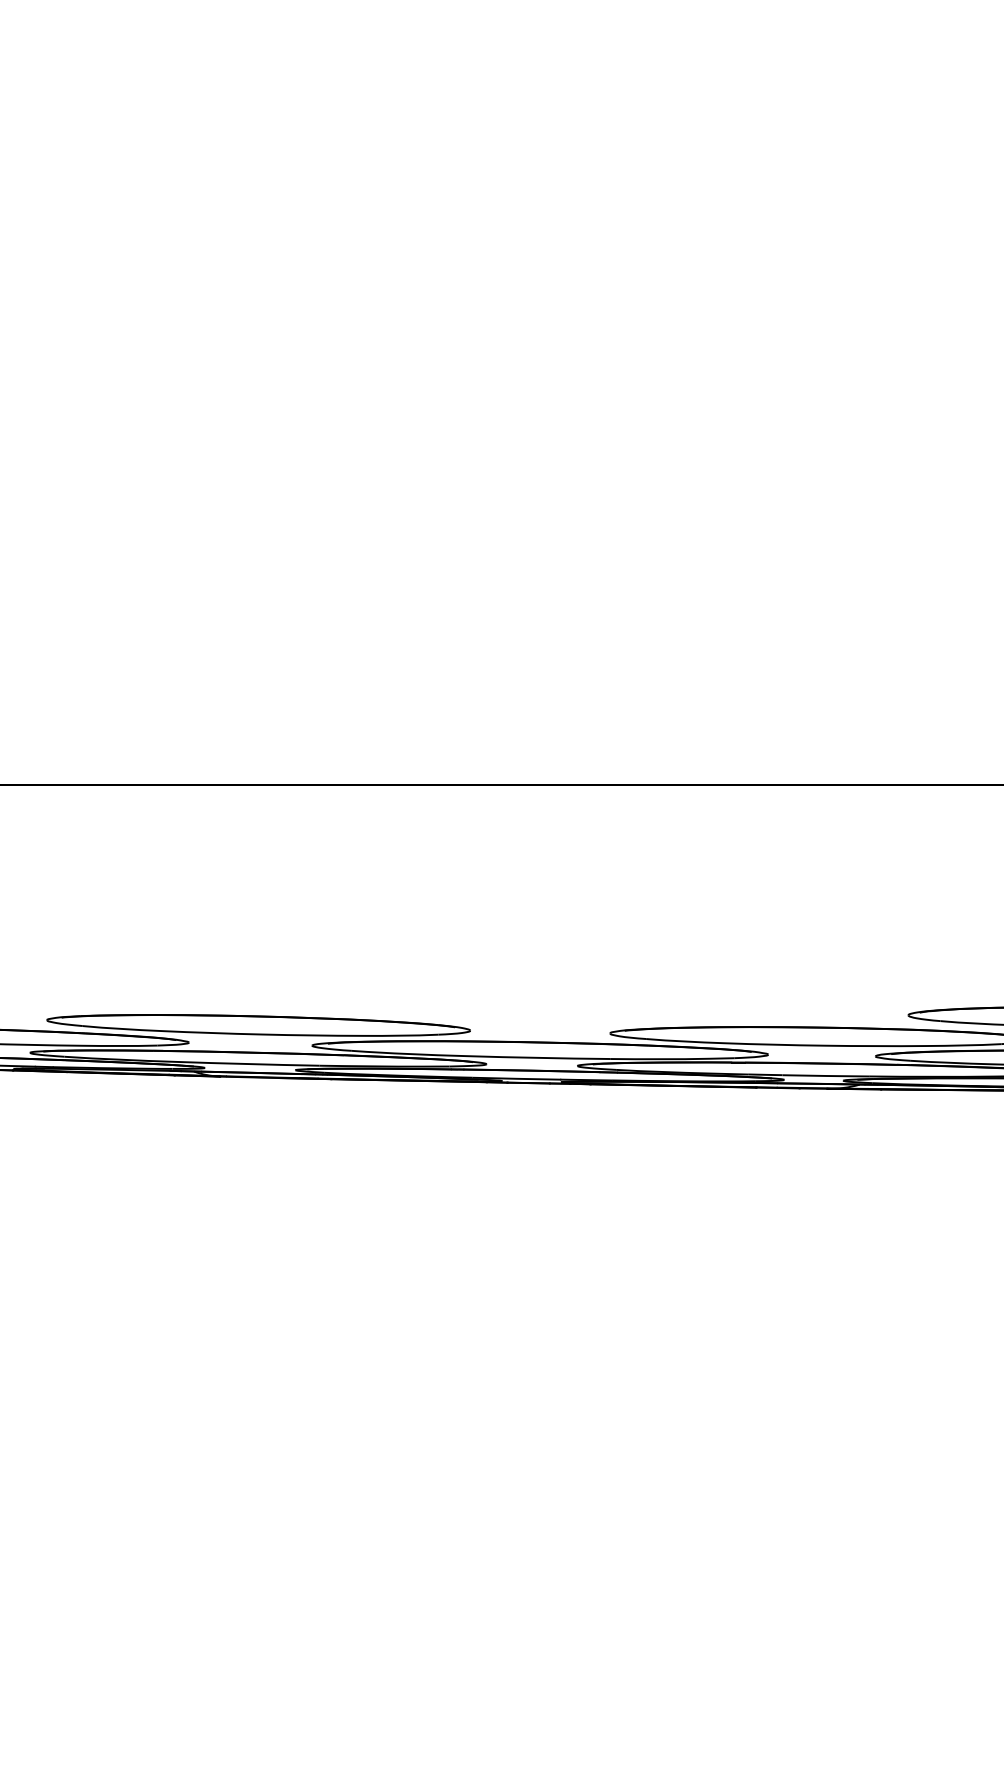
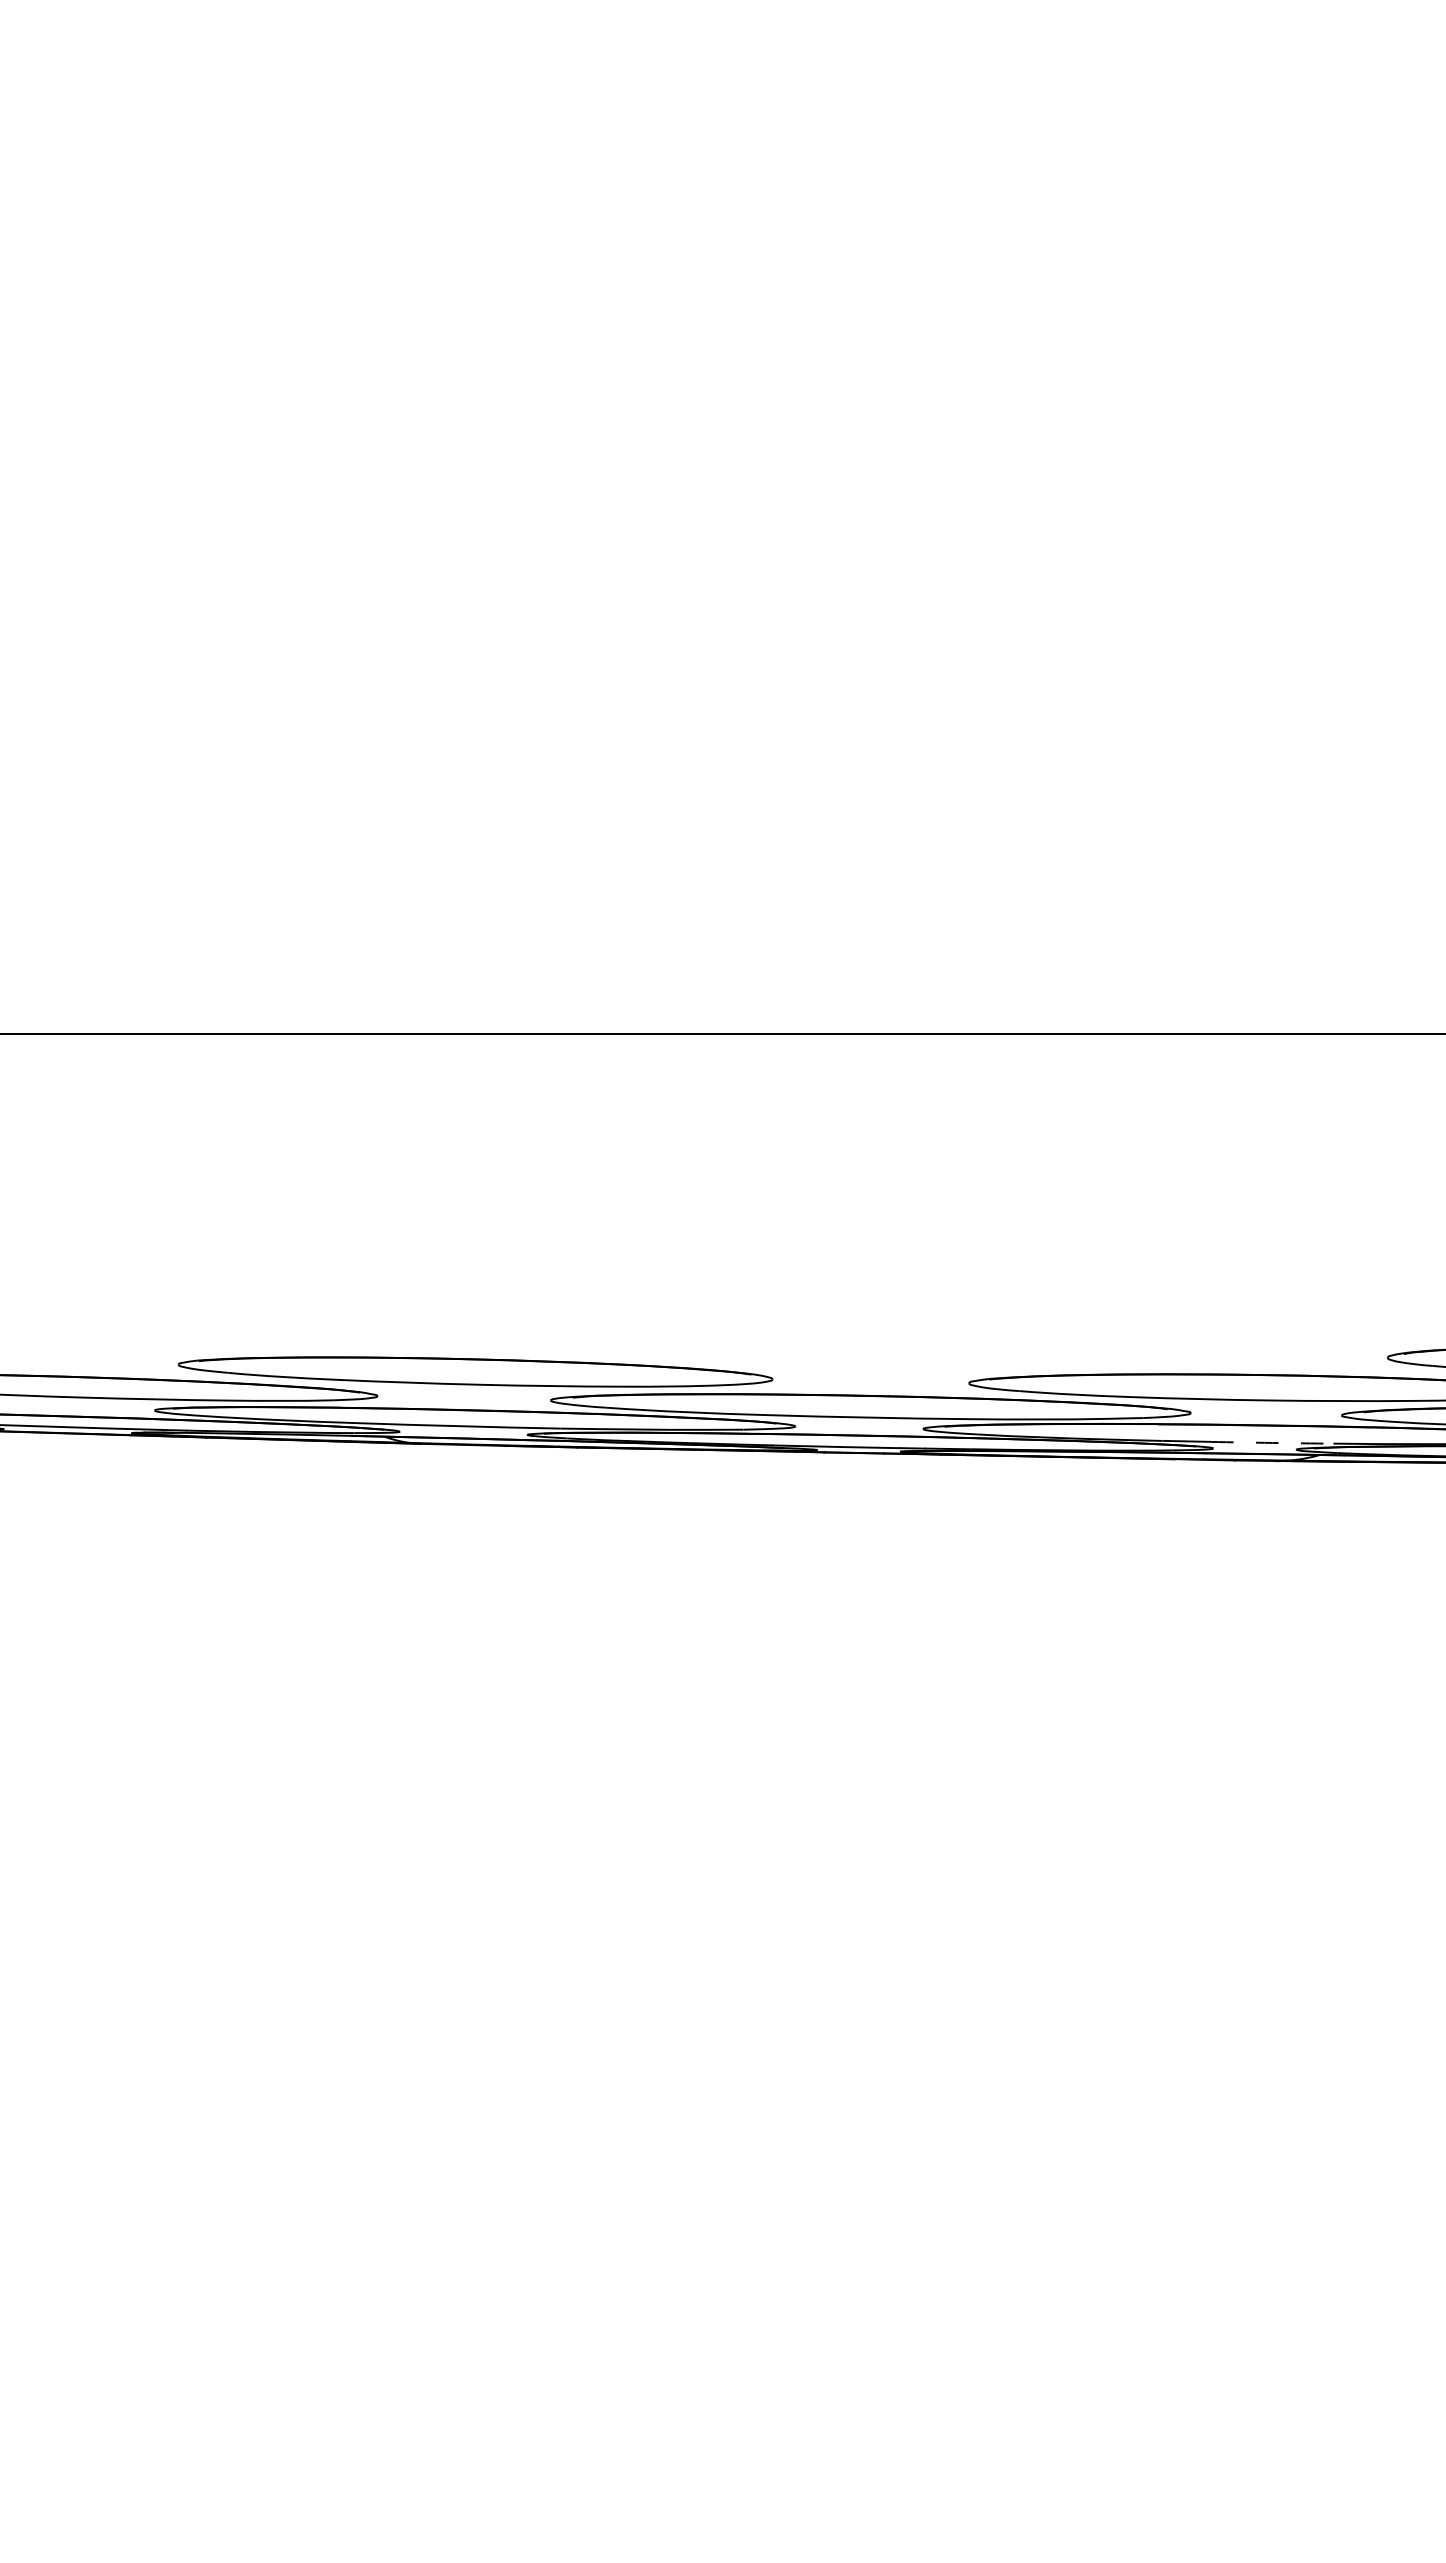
arc: (826, 1075) -> (1272, 1442), solid -> dashed

